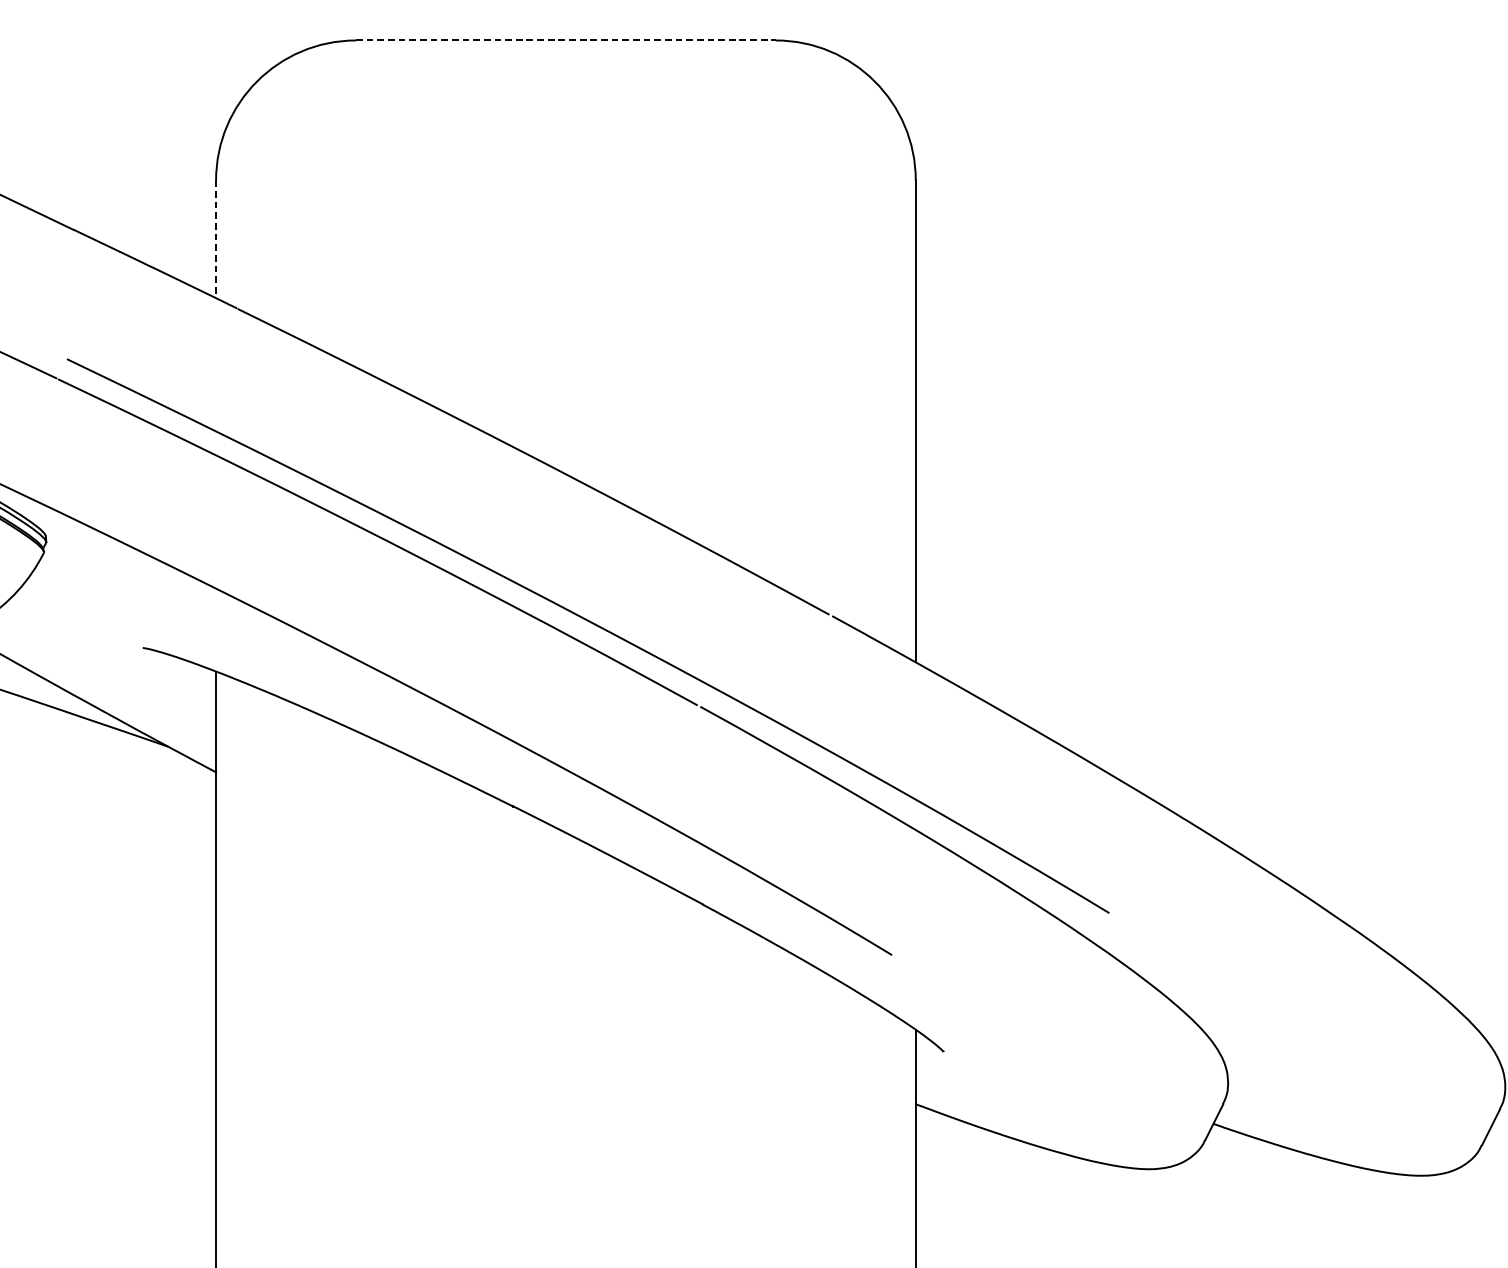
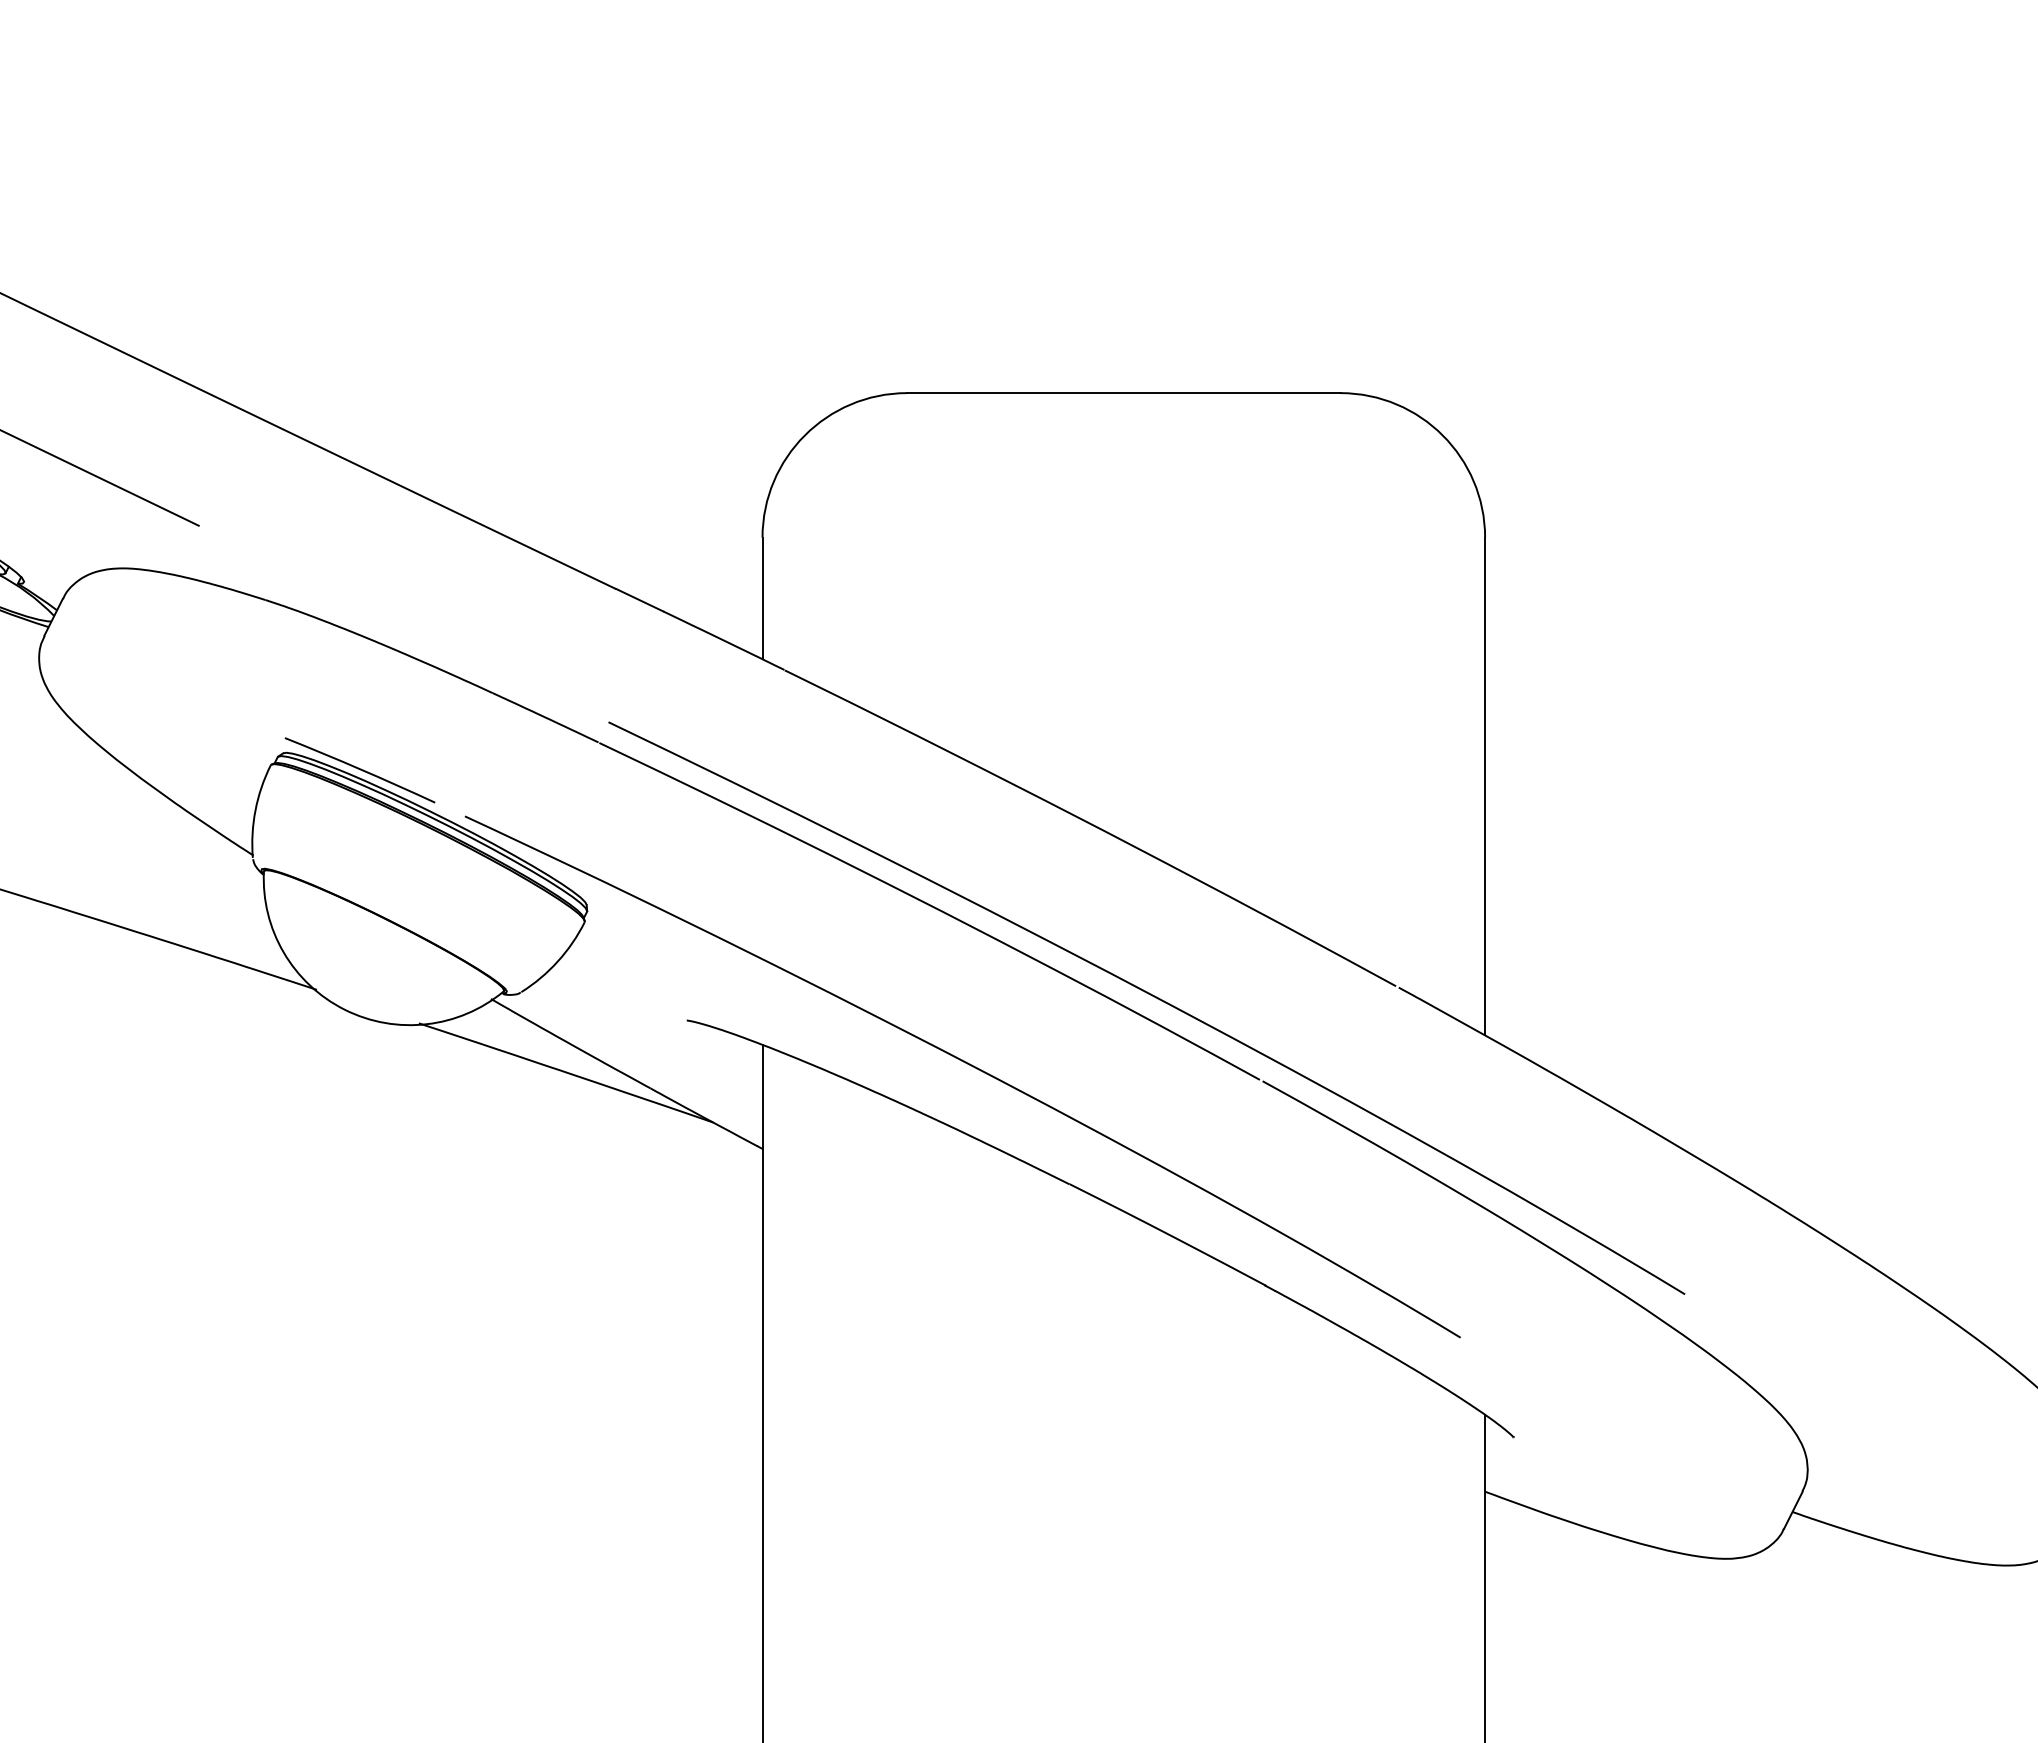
line: (565, 40) -> (1123, 393), dashed -> solid
line: (216, 239) -> (762, 598), dashed -> solid

